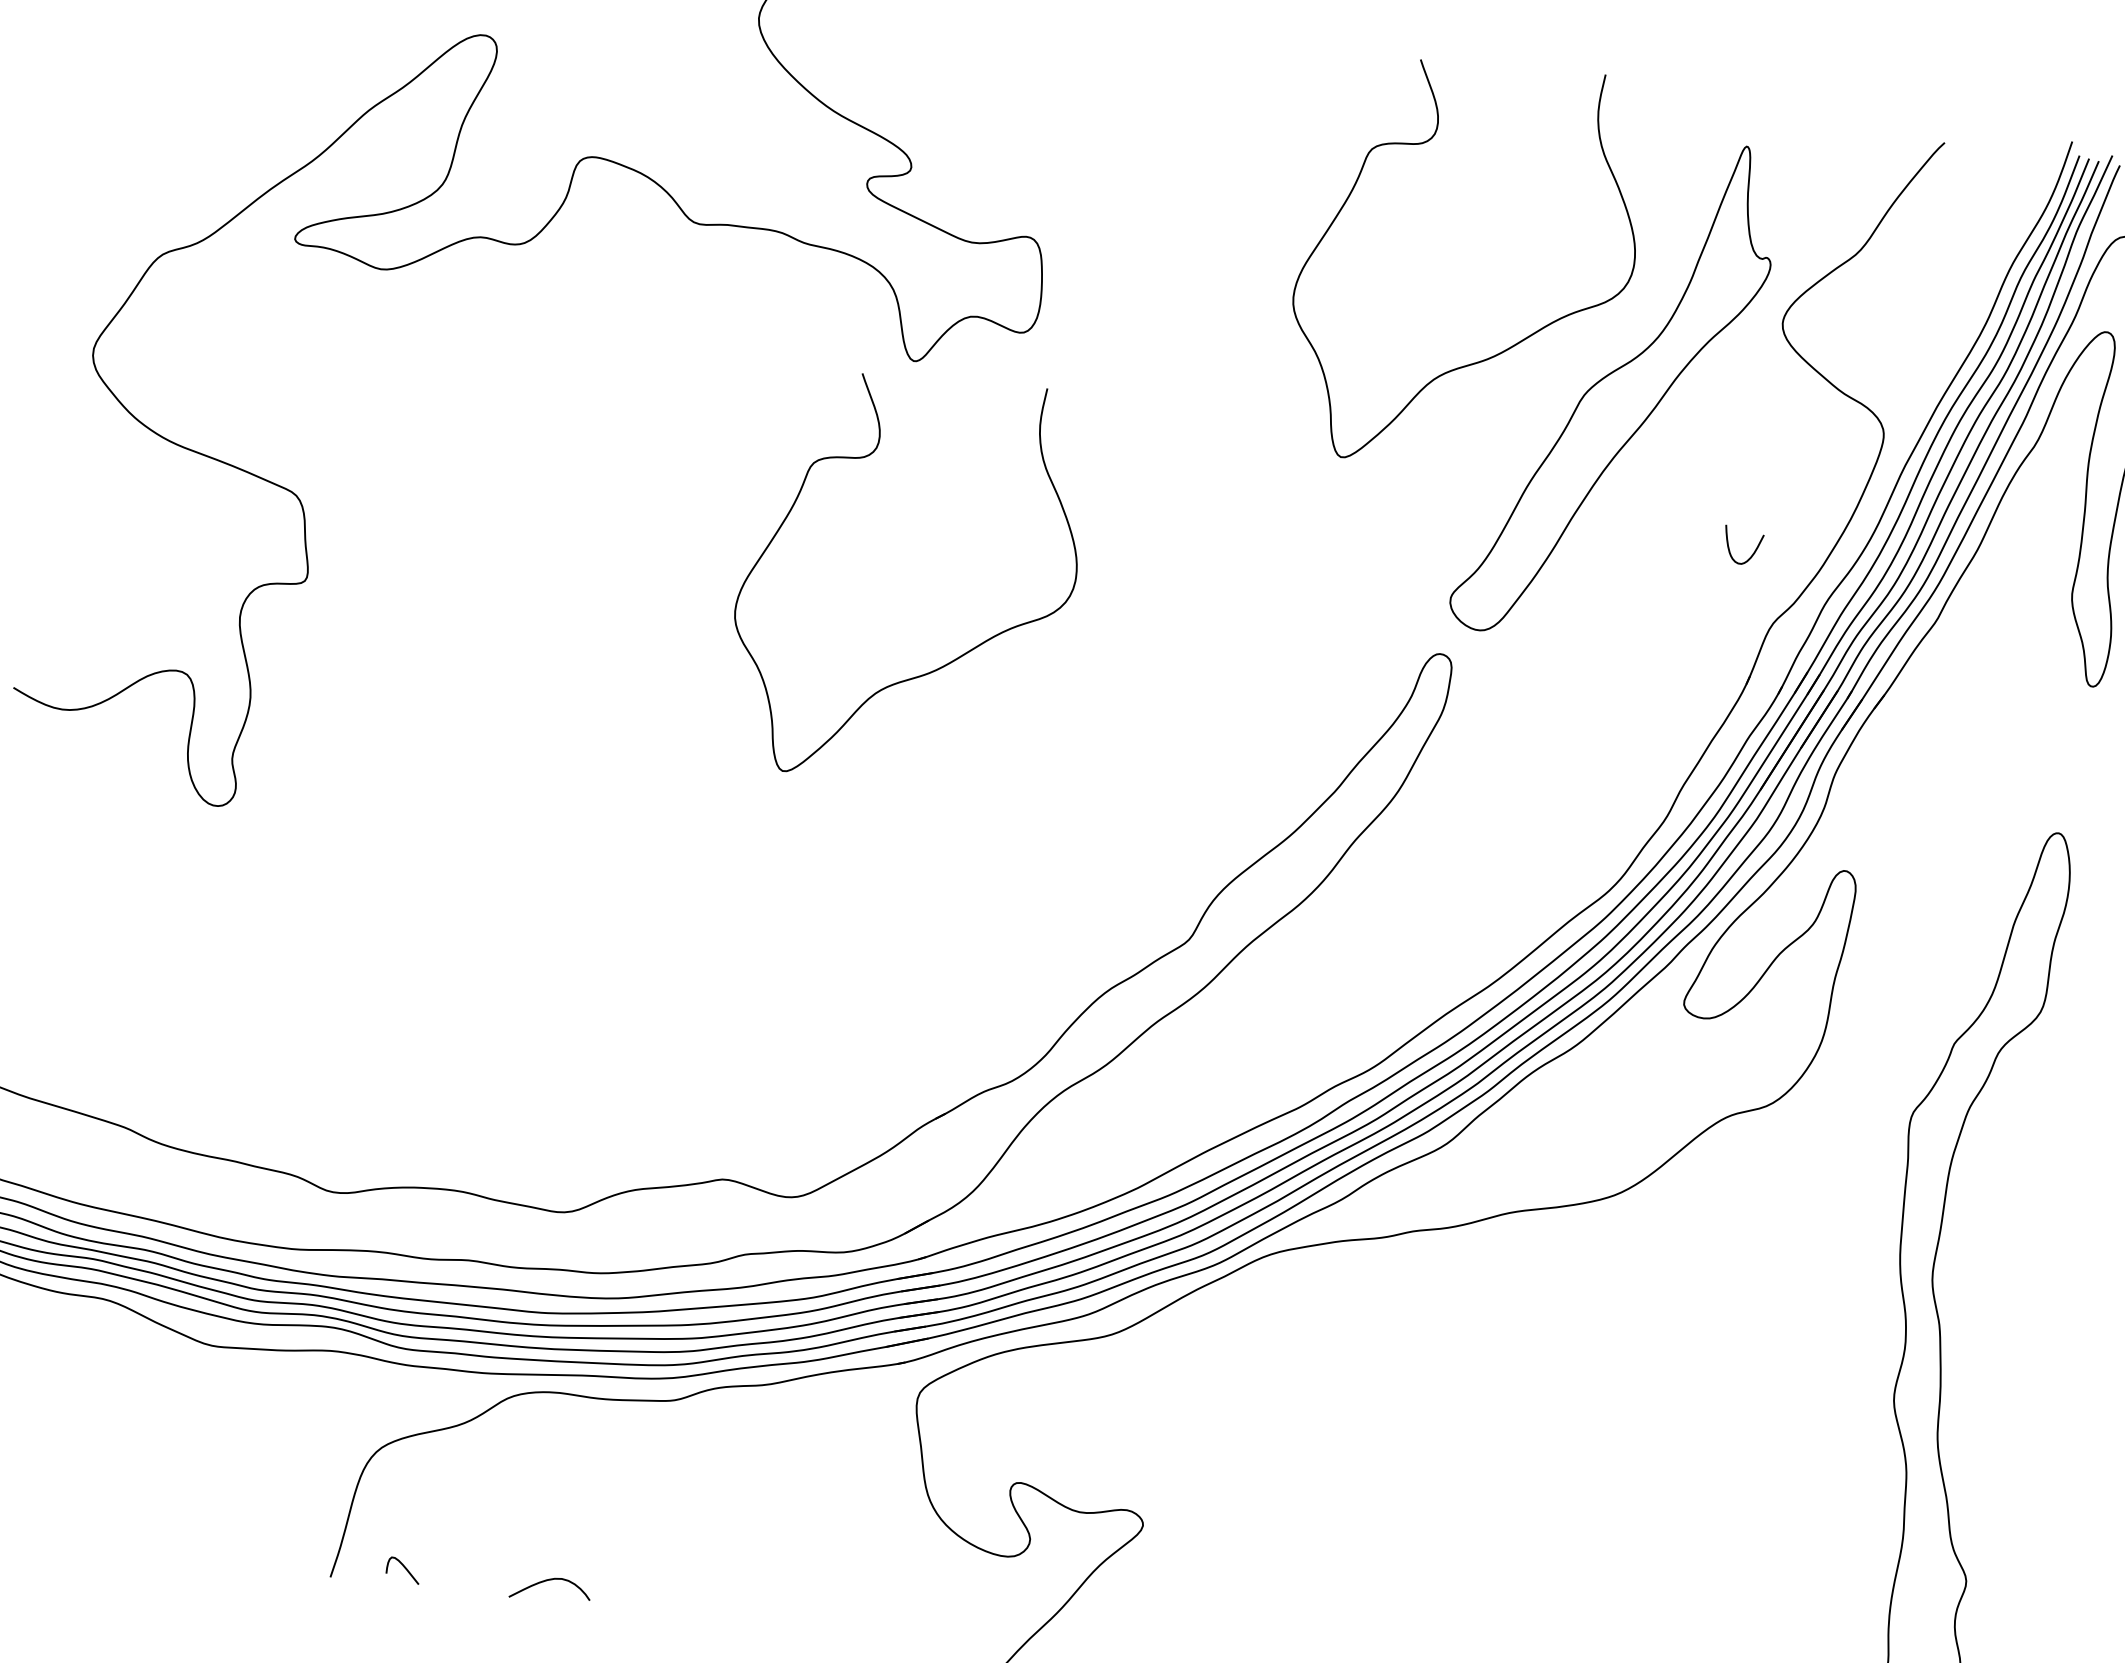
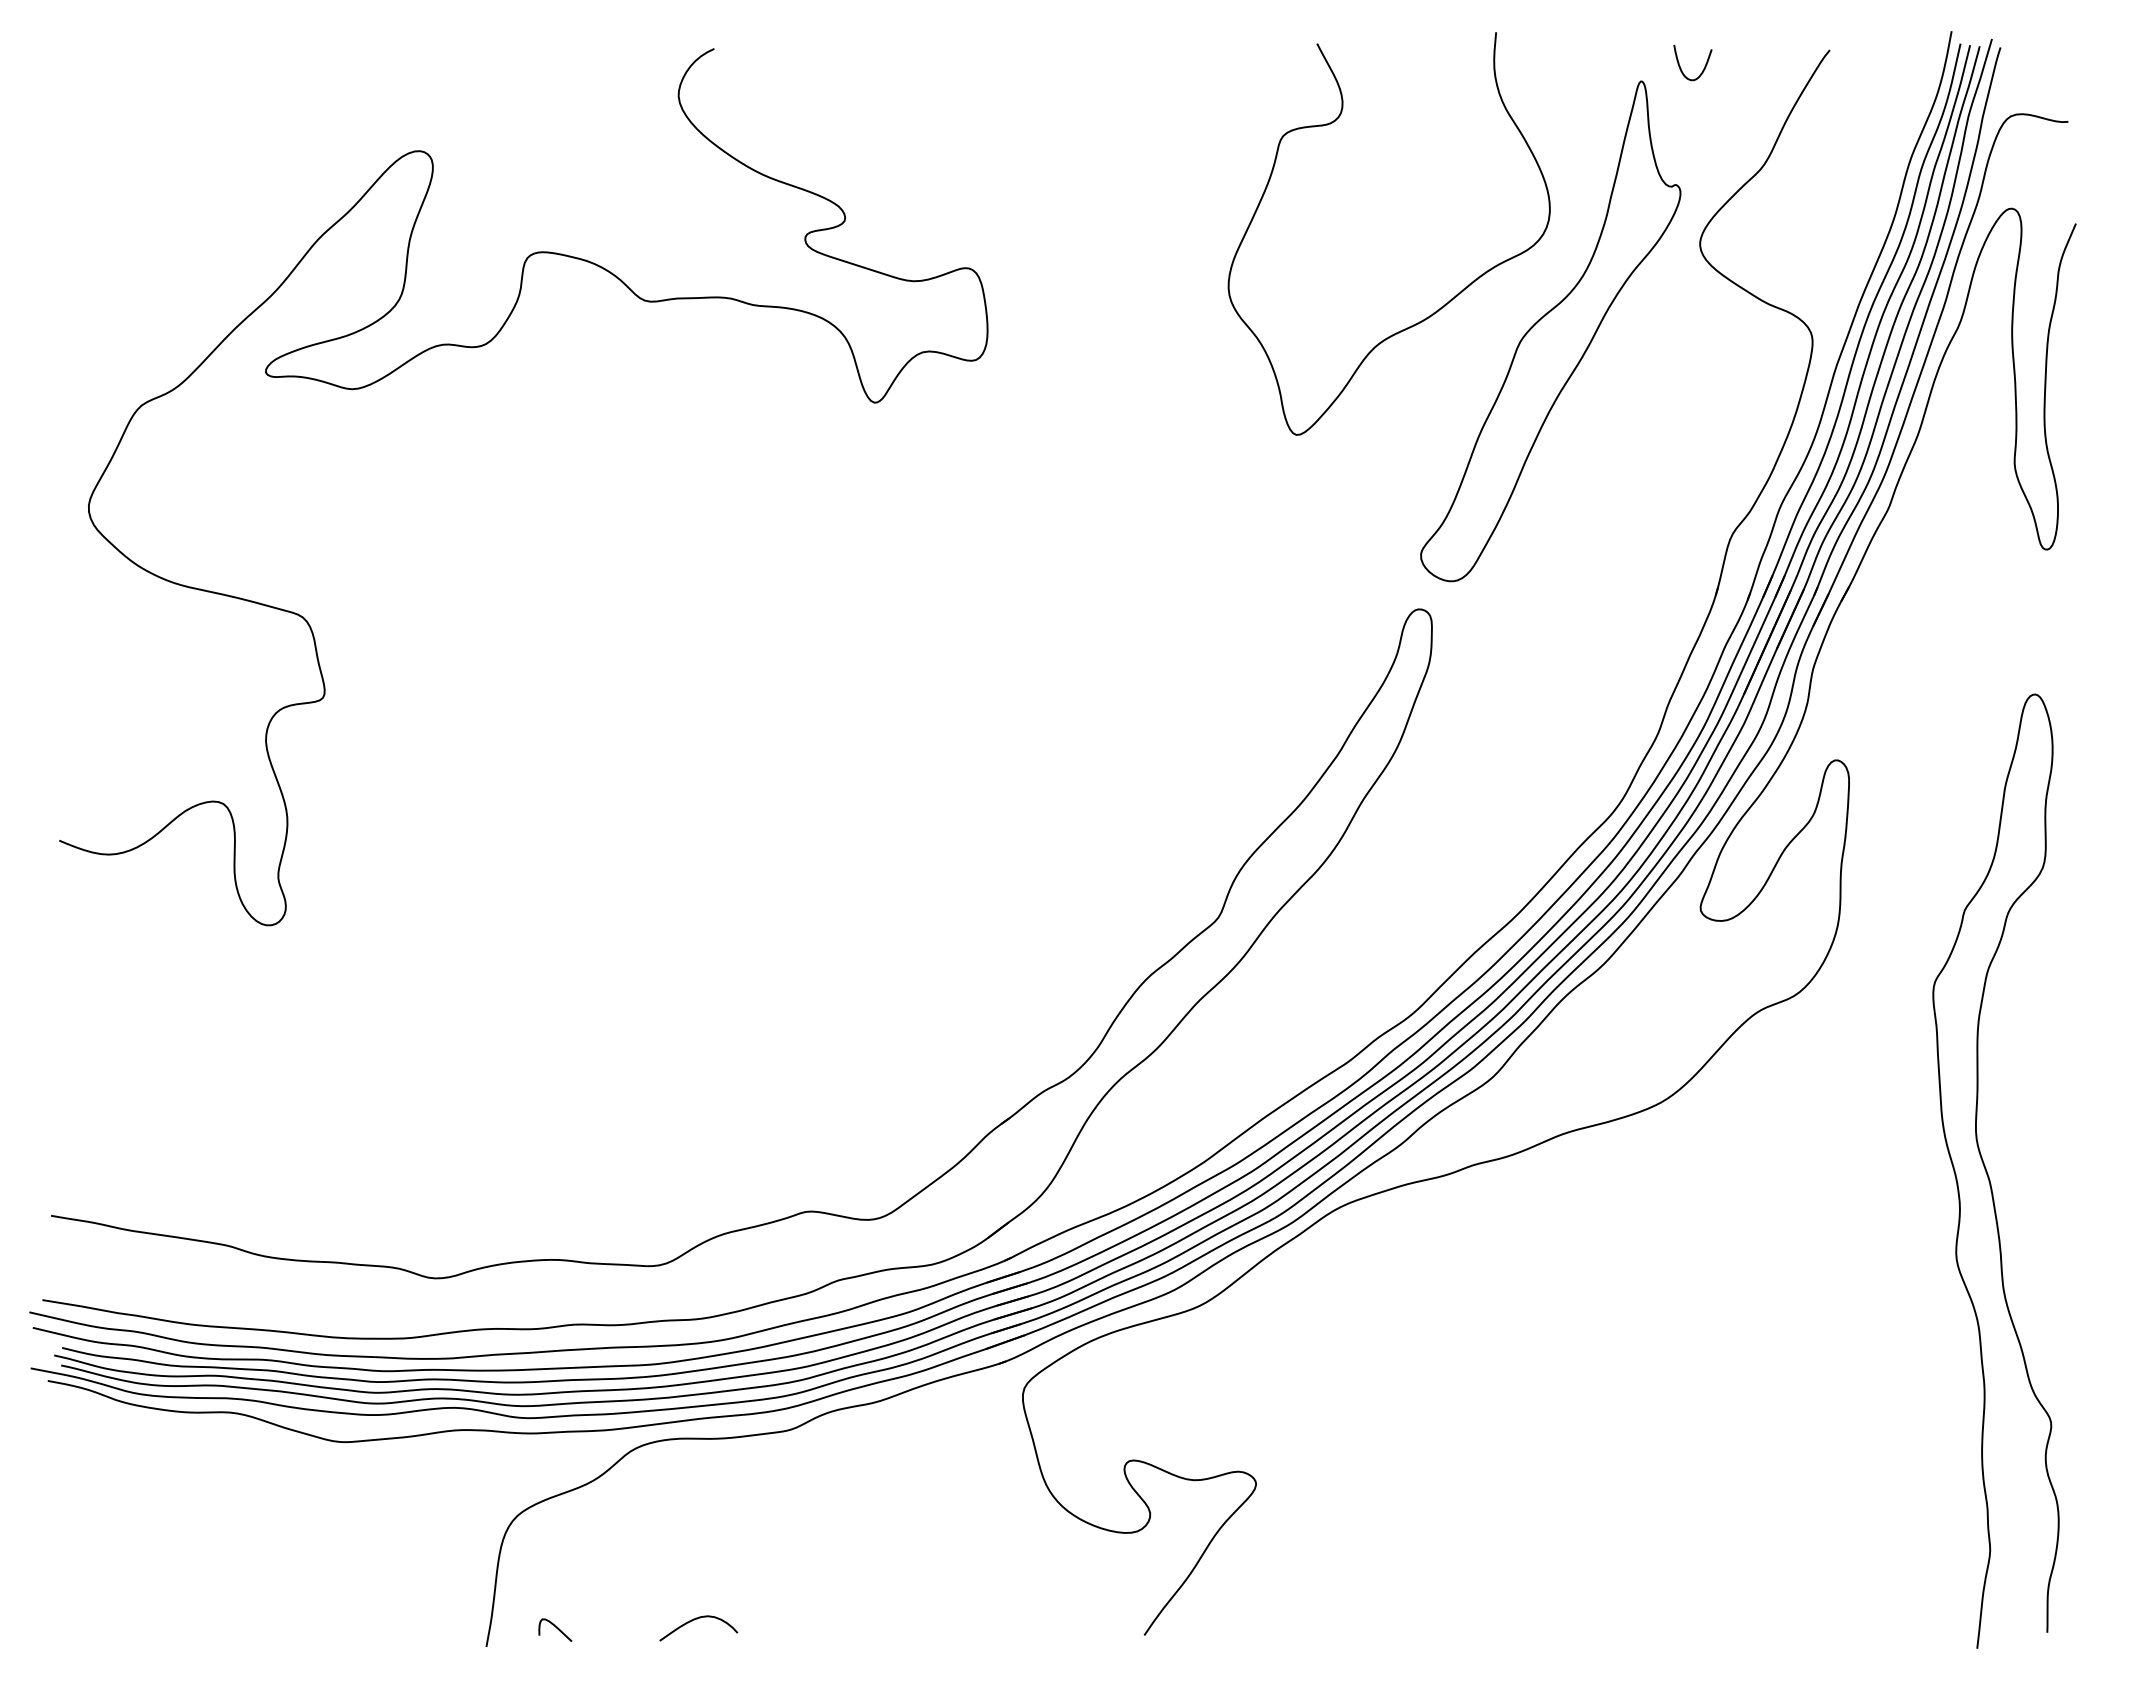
curve: (1729, 546) -> (1680, 65), moved
curve: (956, 657) -> (956, 680), removed

